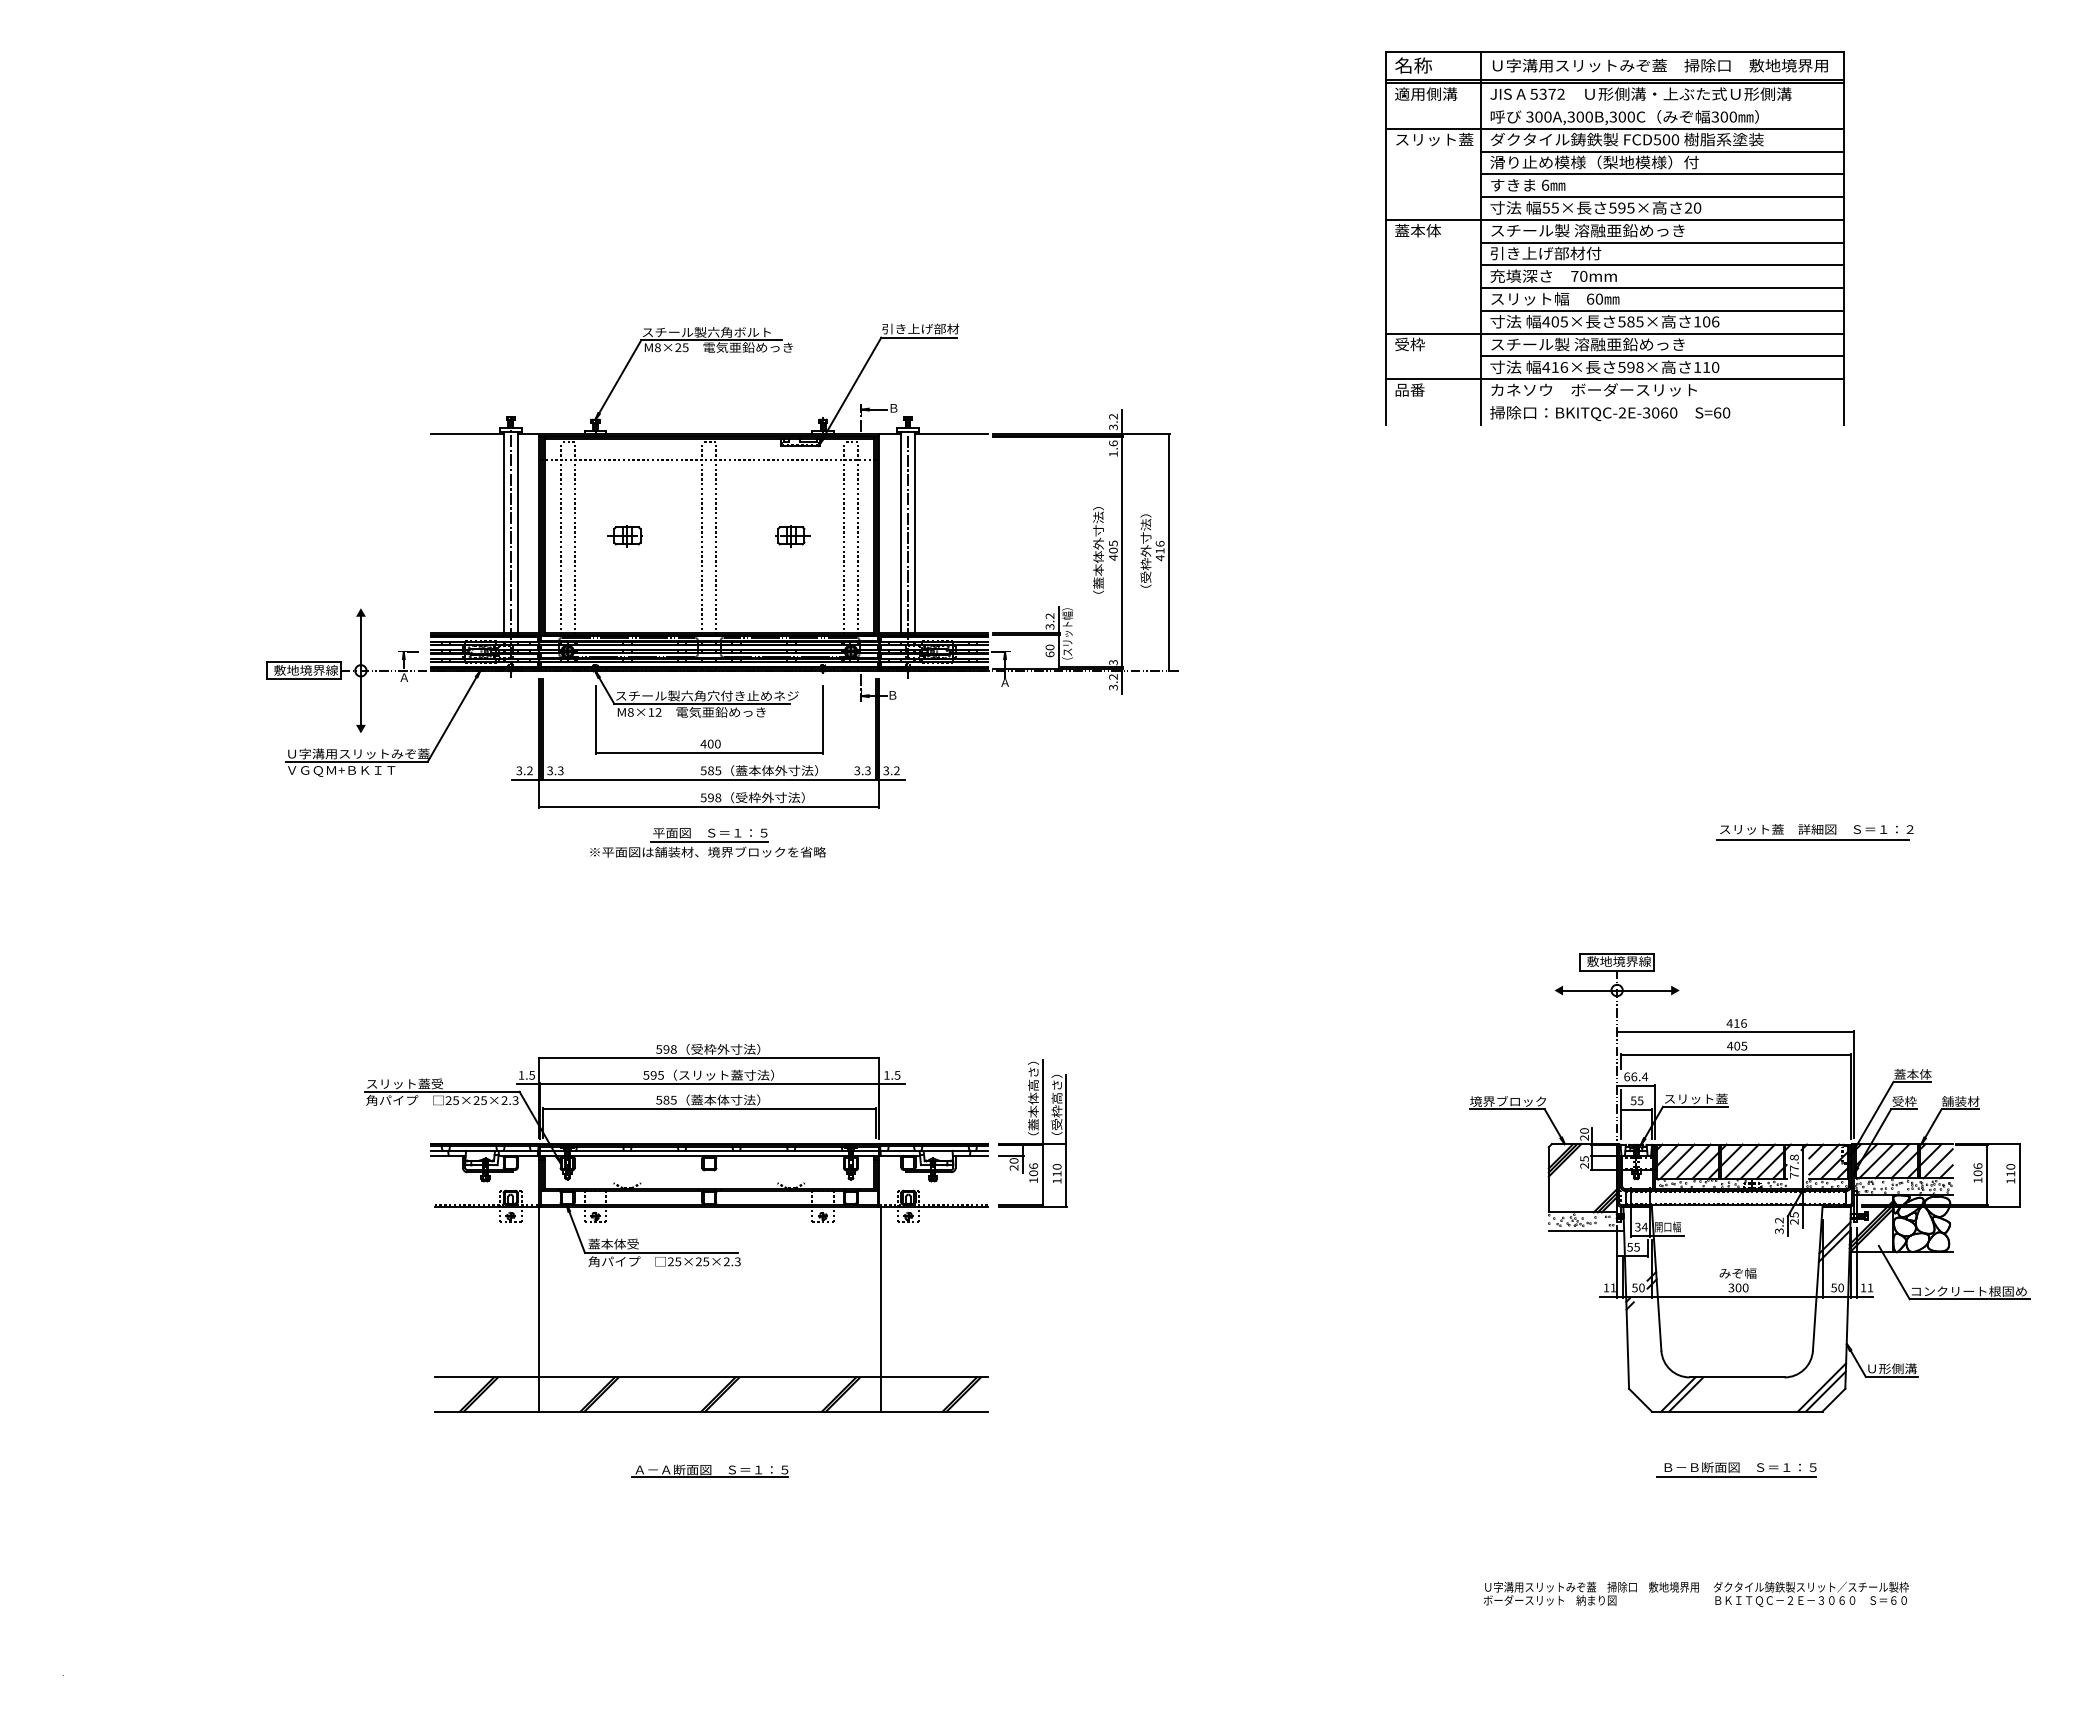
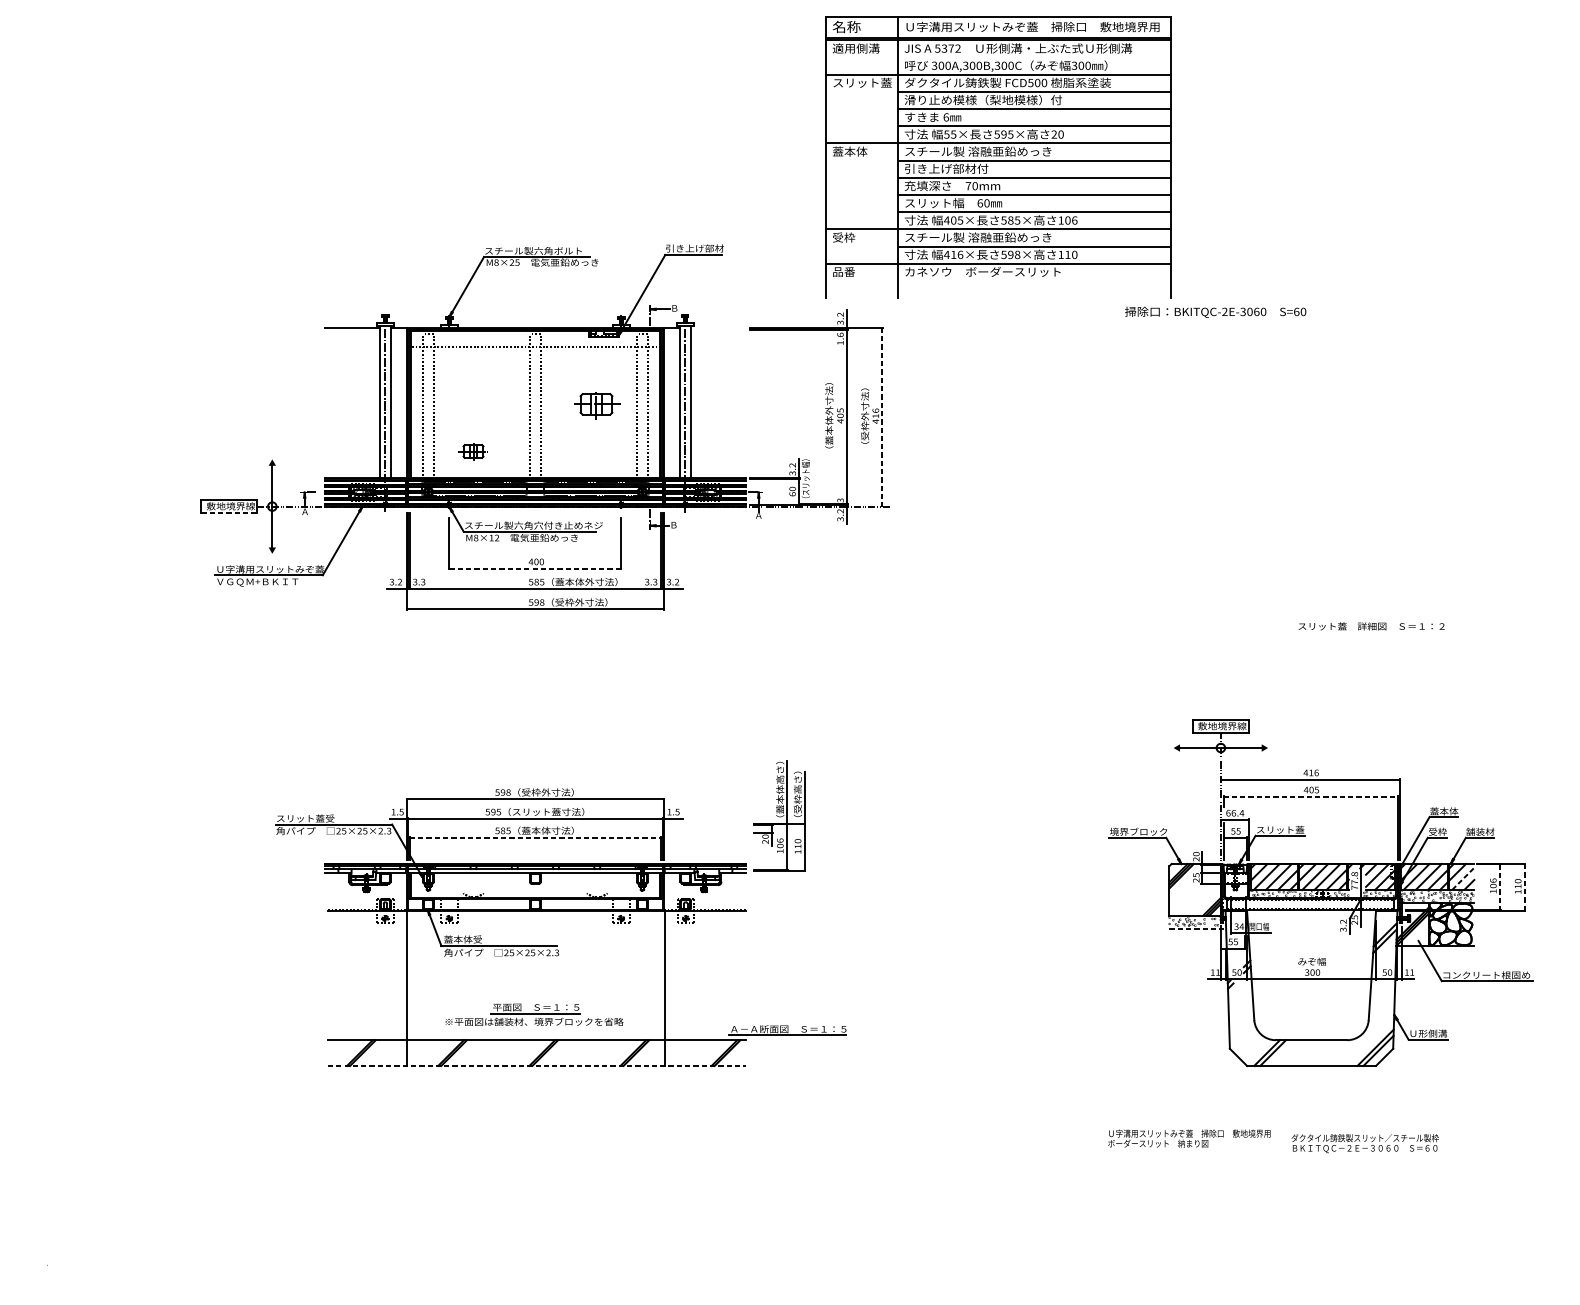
part: (1614, 238) -> (998, 157), moved
line: (951, 434) -> (718, 328), removed
part: (624, 536) -> (471, 452), moved
part: (792, 536) -> (598, 405), size x1.6
line: (1168, 552) -> (882, 417), solid -> dashed
line: (304, 679) -> (229, 513), solid -> dashed
line: (709, 752) -> (535, 568), solid -> dashed
line: (1812, 839) -> (1368, 634), removed
part: (707, 842) -> (534, 1014), moved
line: (1736, 1054) -> (1311, 796), solid -> dashed
line: (709, 1109) -> (535, 837), solid -> dashed
part: (1032, 1133) -> (779, 815), moved
line: (1938, 1163) -> (1463, 878), solid -> dashed
line: (1986, 1175) -> (1499, 887), solid -> dashed
line: (2019, 1175) -> (1524, 887), solid -> dashed
line: (1586, 1230) -> (1197, 929), solid -> dashed
line: (711, 1411) -> (537, 1065), solid -> dashed
part: (1736, 1469) -> (1311, 1109), removed
part: (709, 1470) -> (786, 1029), moved
text: (1591, 1593) -> (1189, 1138), moved
text: (1810, 1593) -> (1364, 1142), moved

